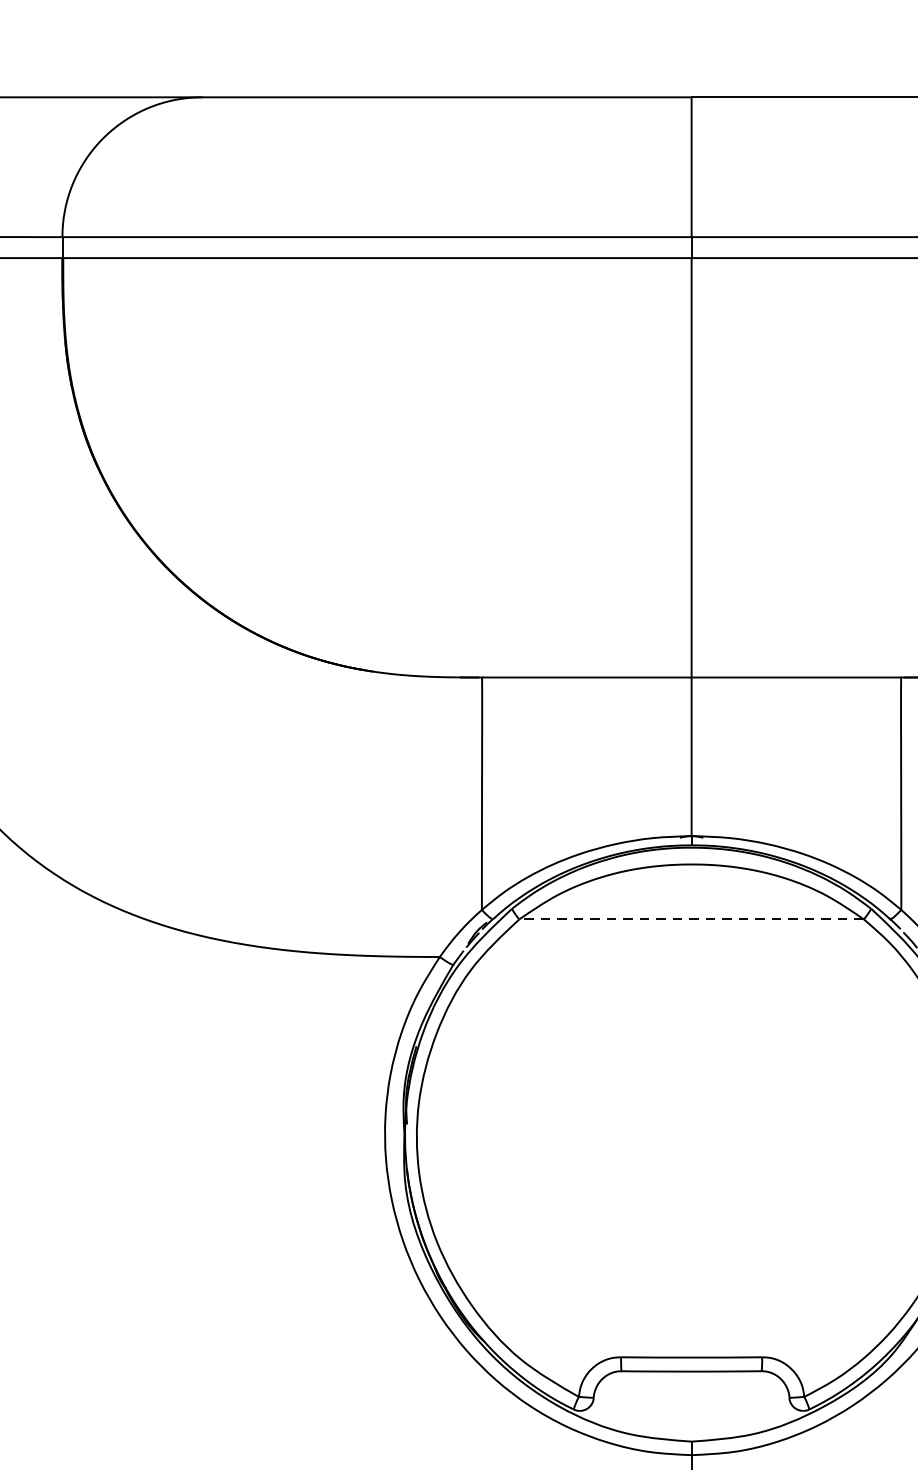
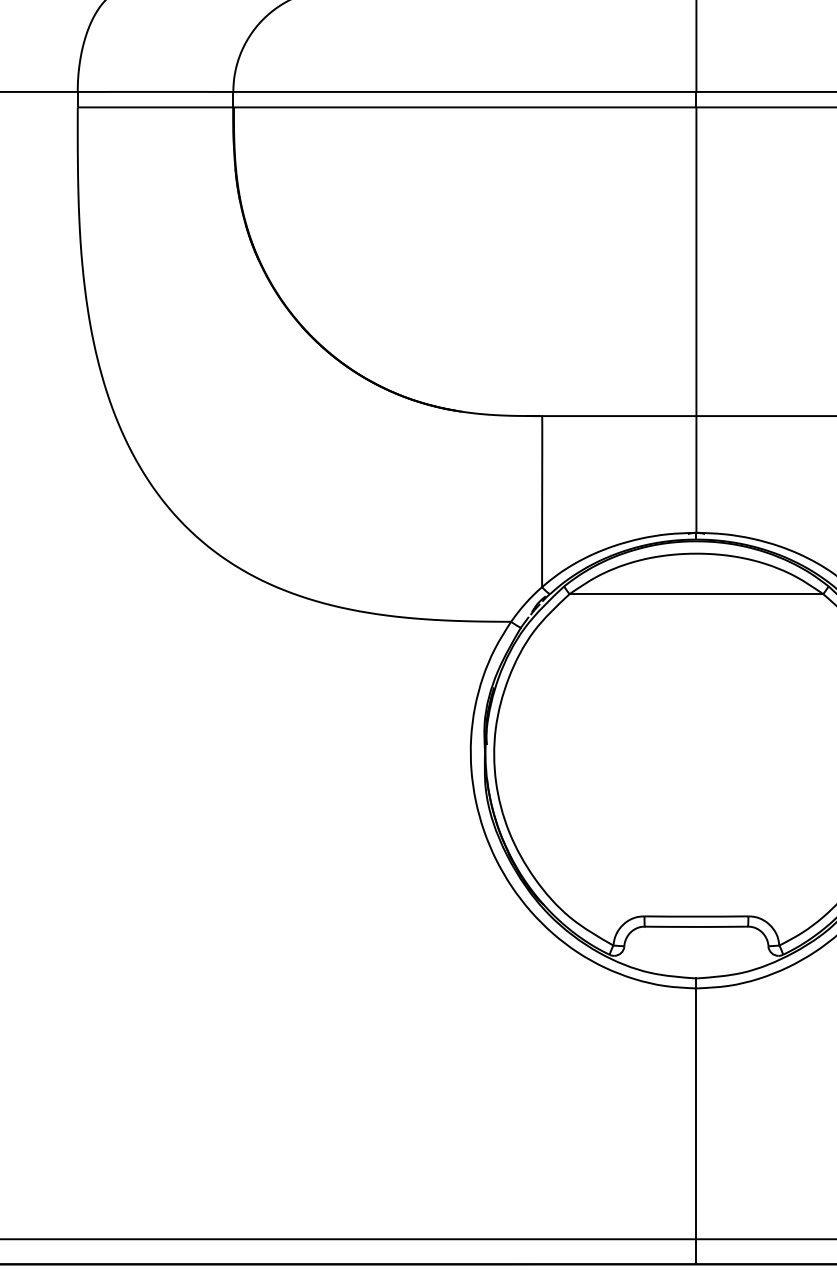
line: (691, 919) -> (696, 594), dashed -> solid

